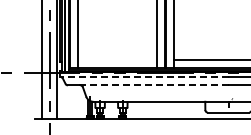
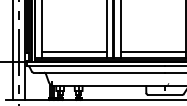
line: (116, 59) -> (73, 51), added
line: (143, 77) -> (95, 66), dashed -> solid
line: (151, 85) -> (102, 72), dashed -> solid

